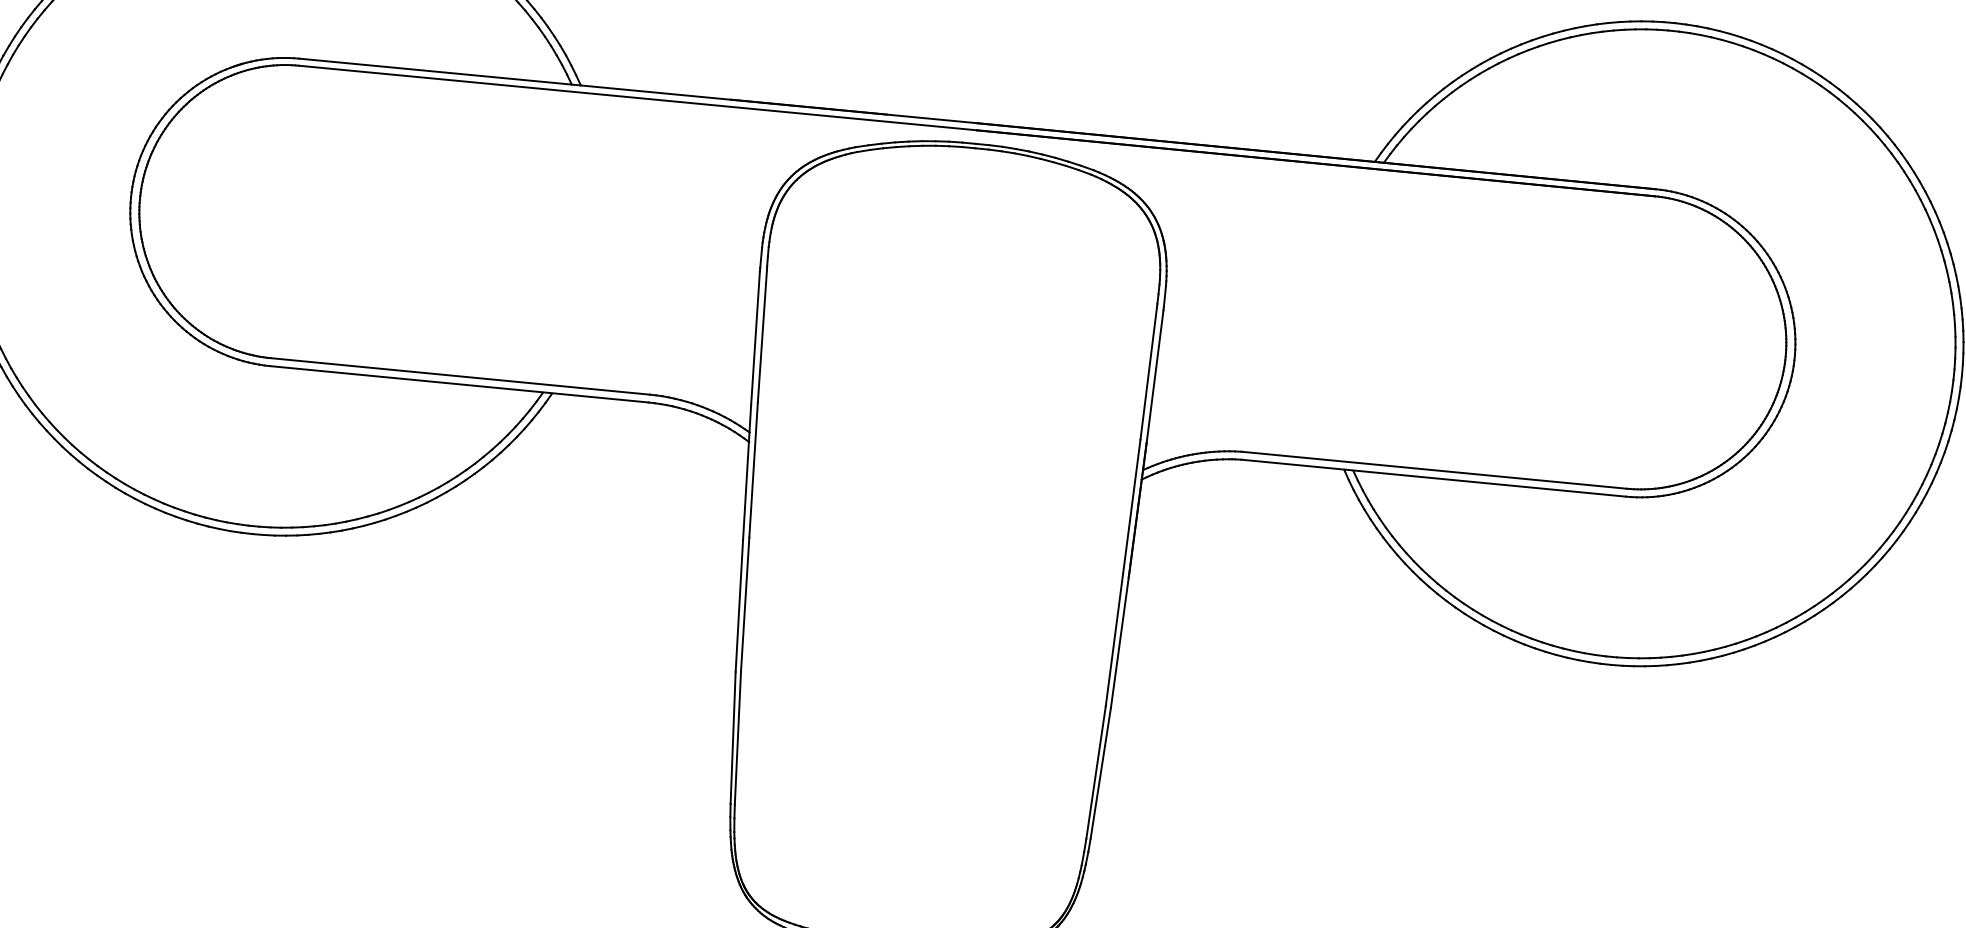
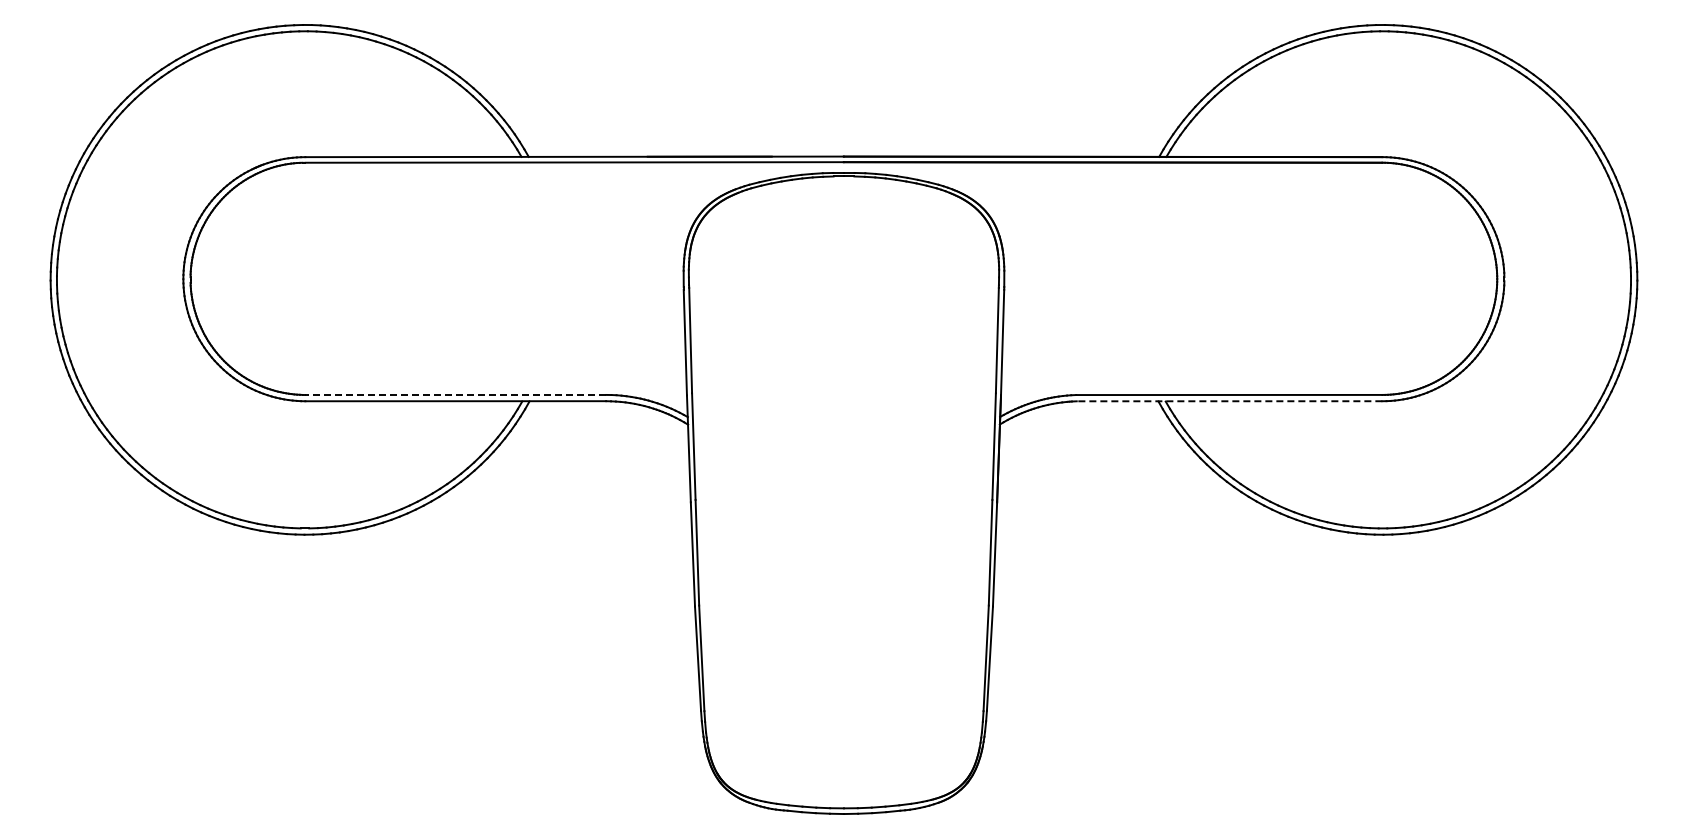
line: (459, 375) -> (455, 394), solid -> dashed
line: (1433, 478) -> (1229, 401), solid -> dashed

